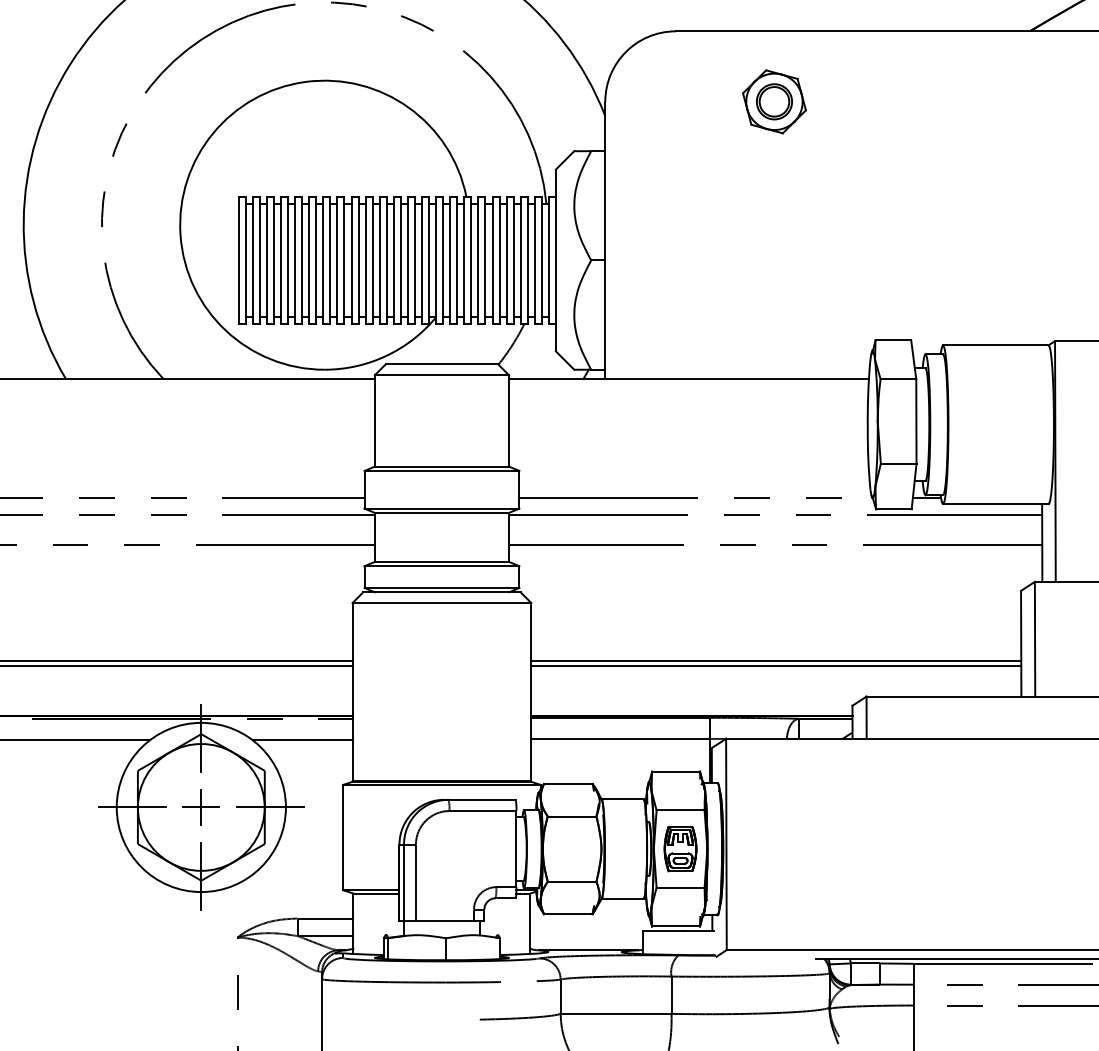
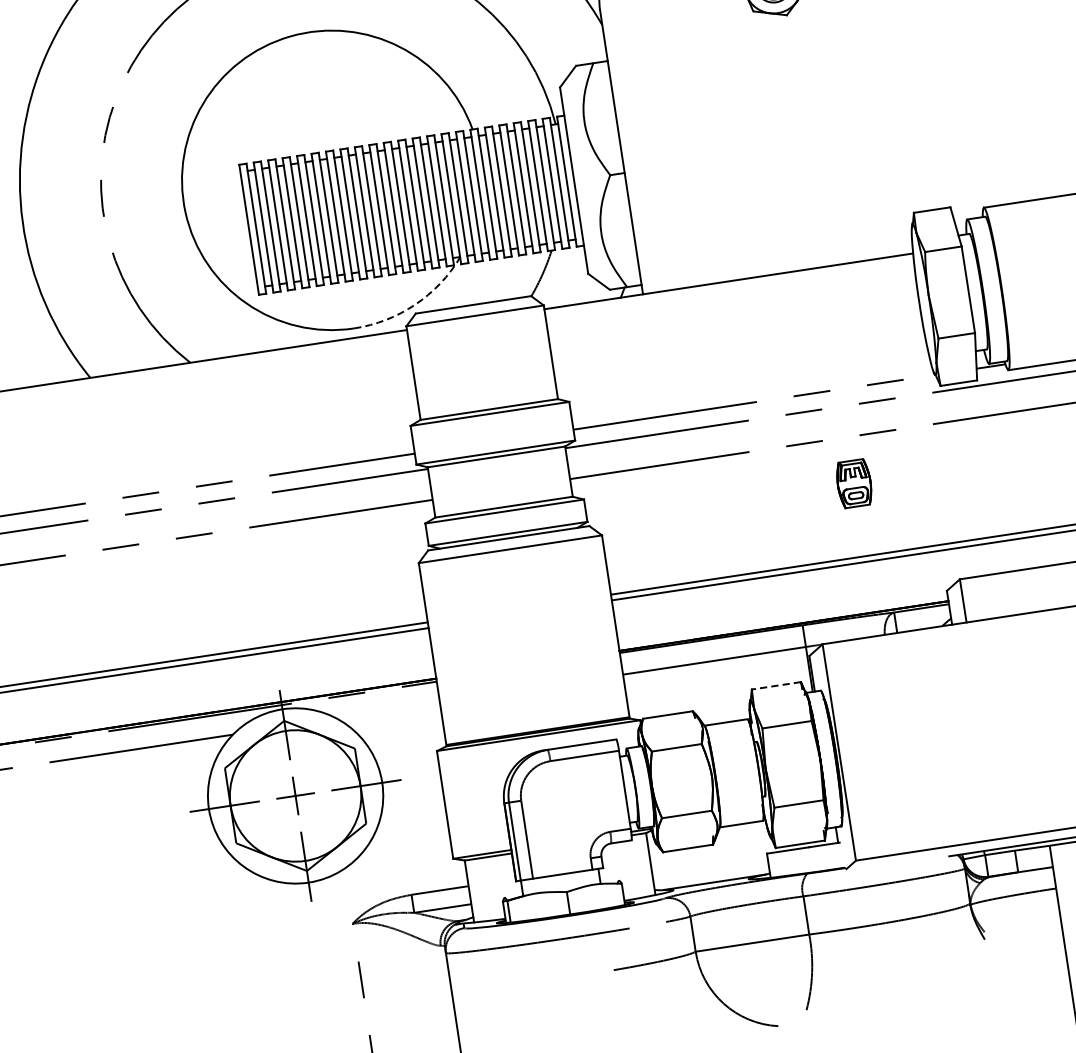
arc: (386, 355) -> (415, 304), solid -> dashed
line: (302, 739) -> (388, 710), removed
line: (676, 771) -> (776, 685), solid -> dashed
part: (680, 848) -> (854, 483), moved

